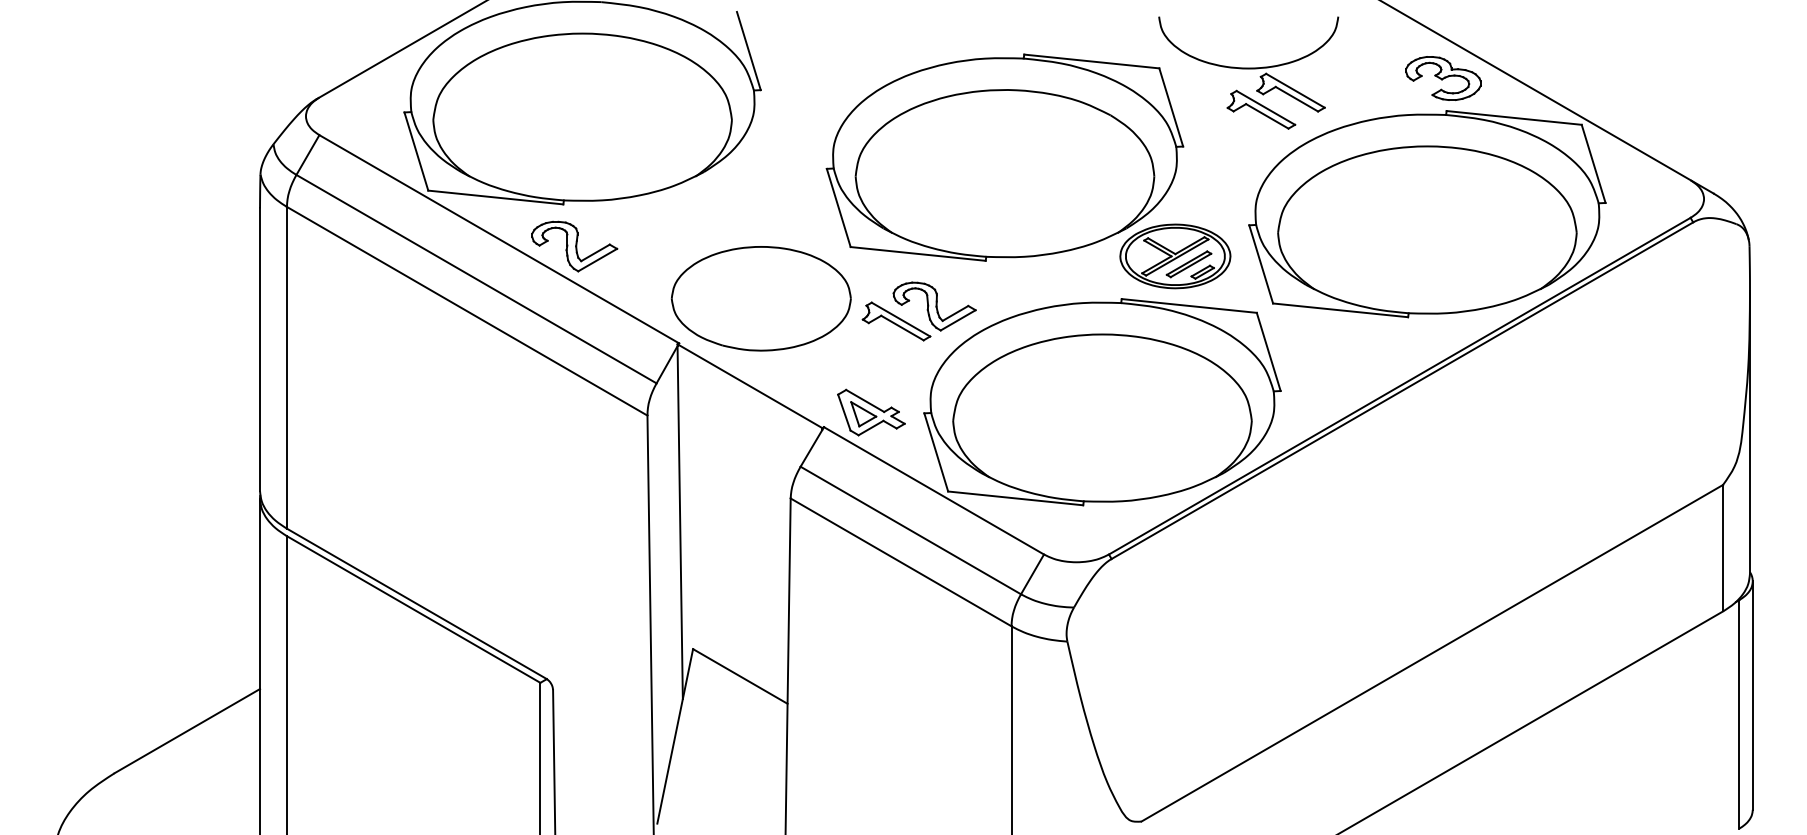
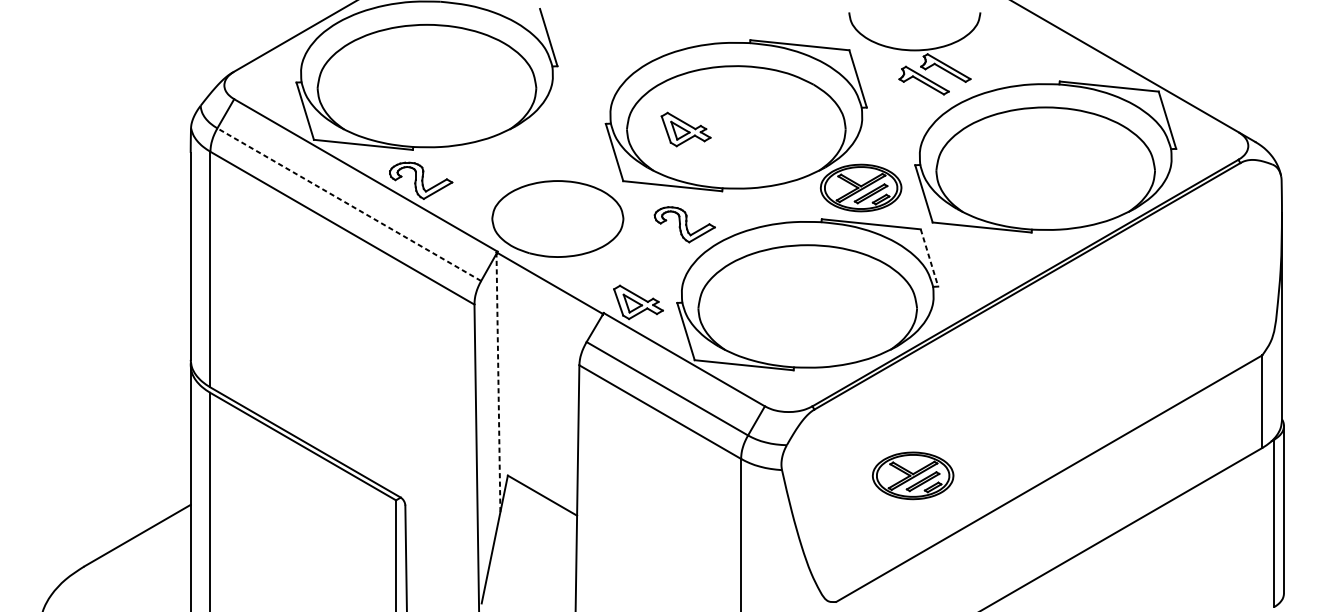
part: (1443, 78) -> (1057, 57), removed
part: (936, 176) -> (686, 129), added
line: (476, 278) -> (349, 204), solid -> dashed
part: (896, 321) -> (656, 235), removed
line: (1268, 351) -> (929, 257), solid -> dashed
line: (680, 522) -> (498, 382), solid -> dashed
part: (1246, 649) -> (913, 475), added

